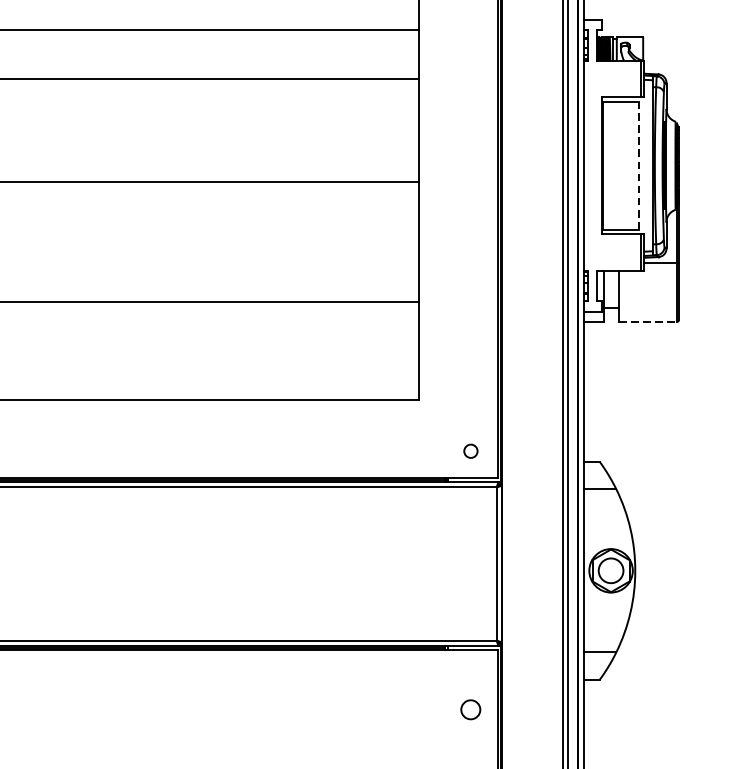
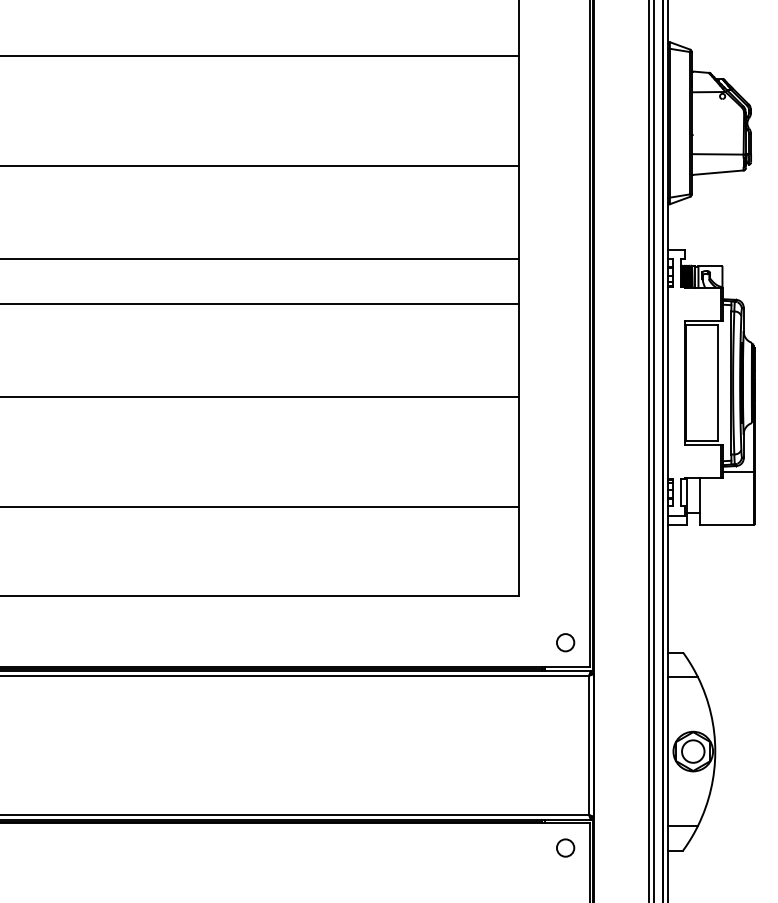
line: (638, 165) -> (718, 382), dashed -> solid
line: (648, 322) -> (727, 525), dashed -> solid
circle: (470, 450) -> (565, 642), size x1.43
circle: (470, 709) -> (565, 847), moved

